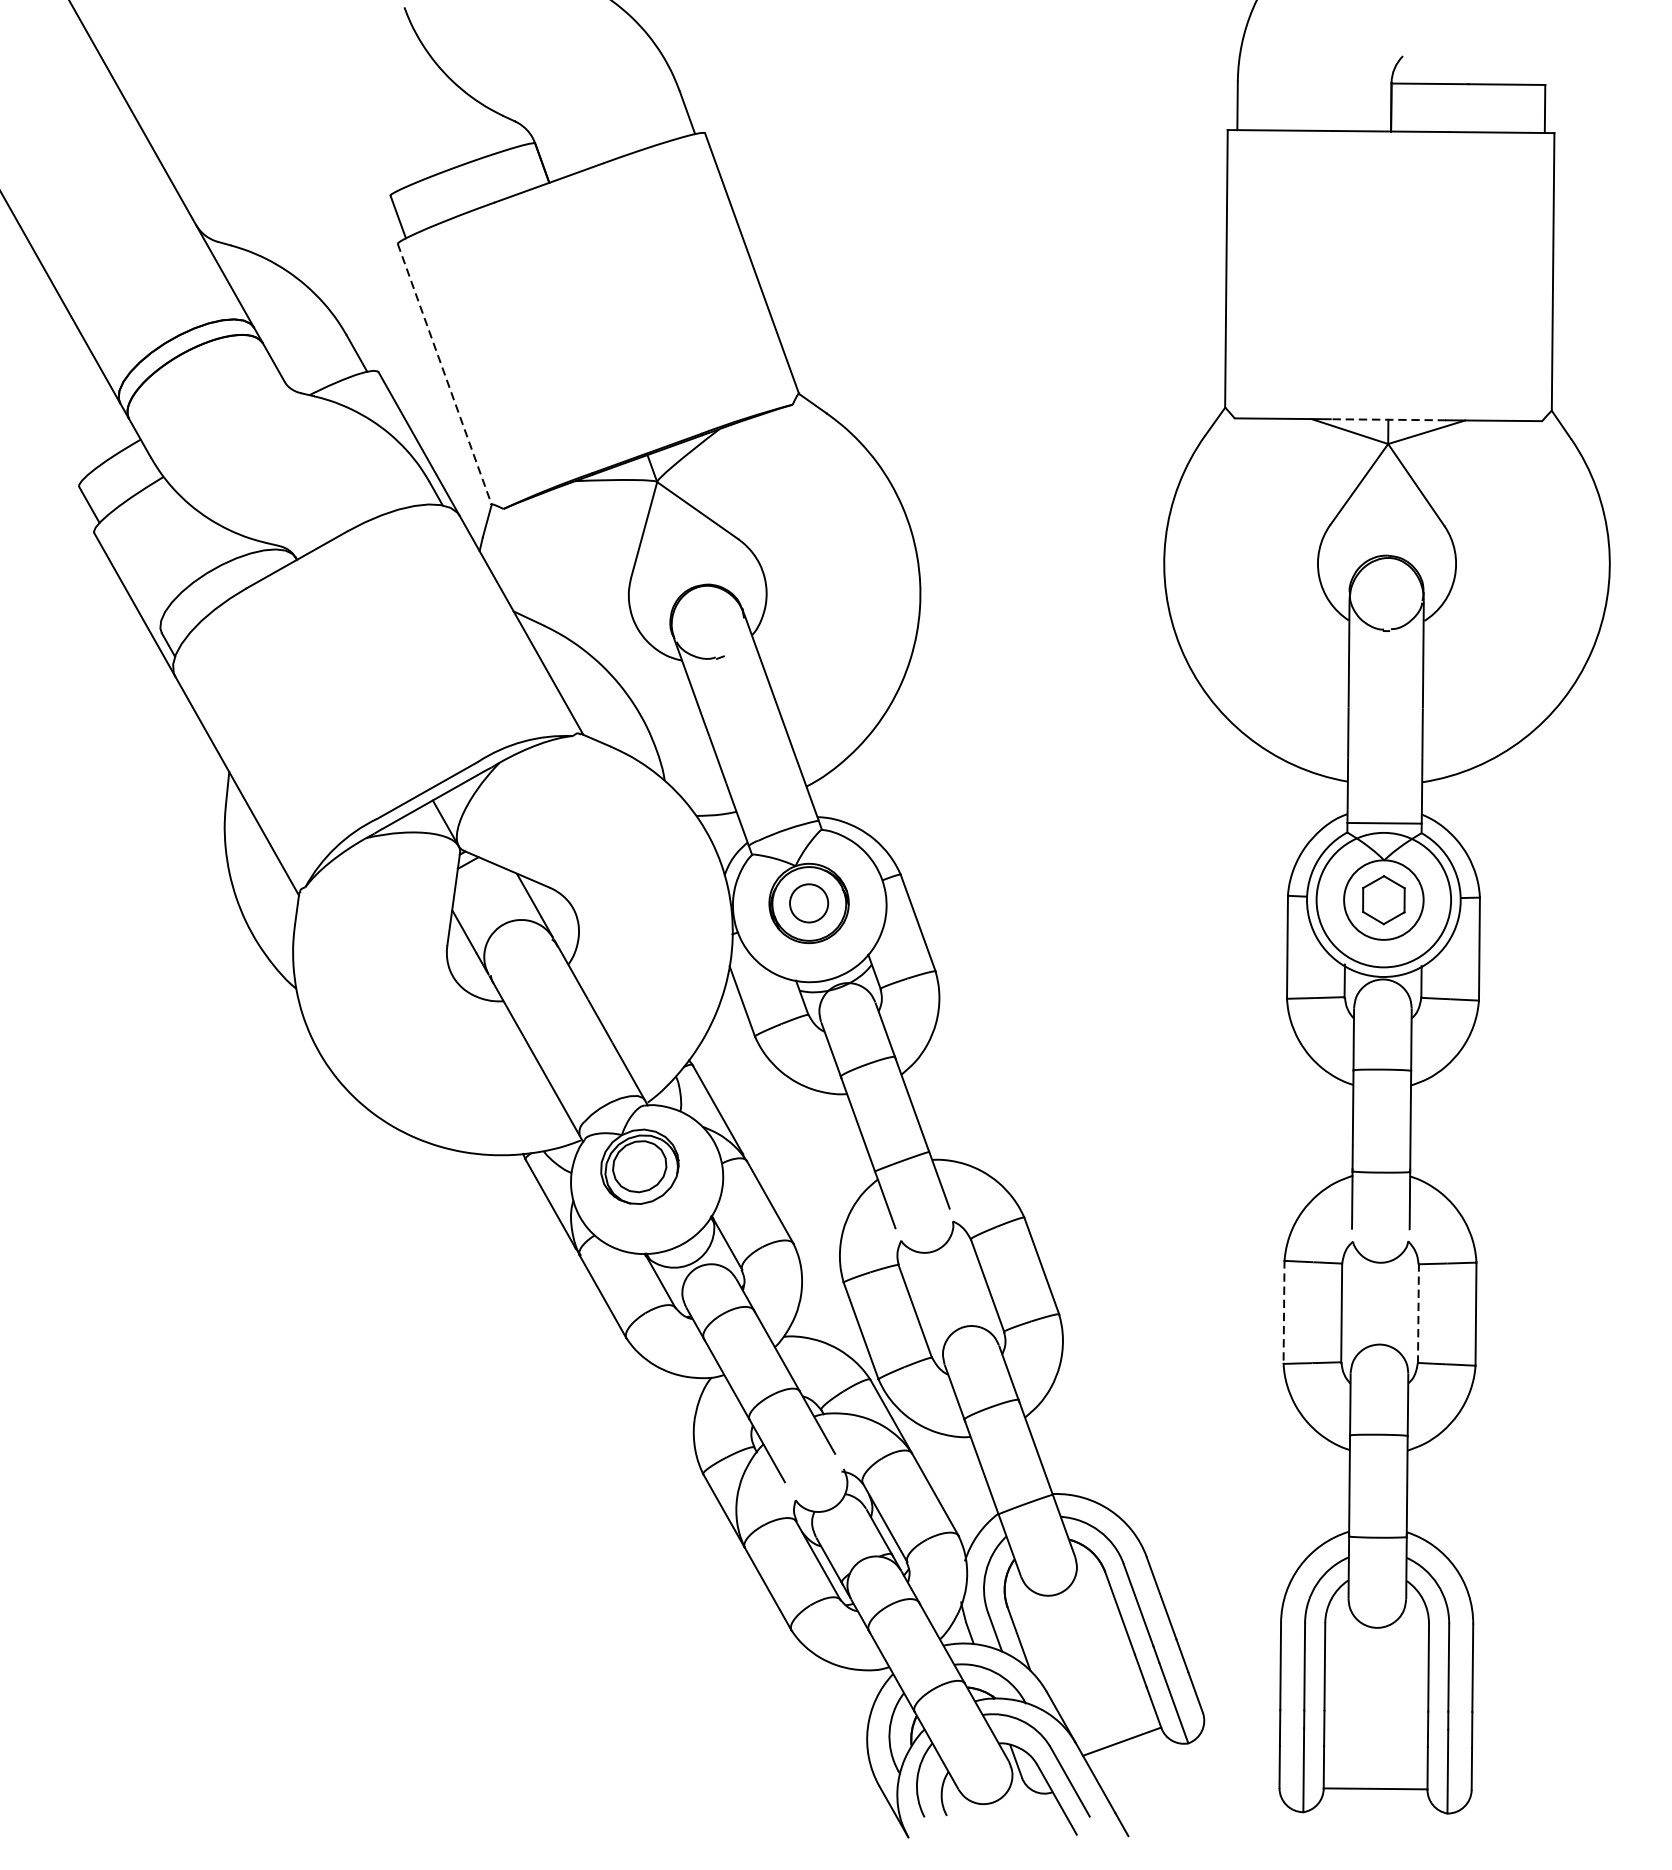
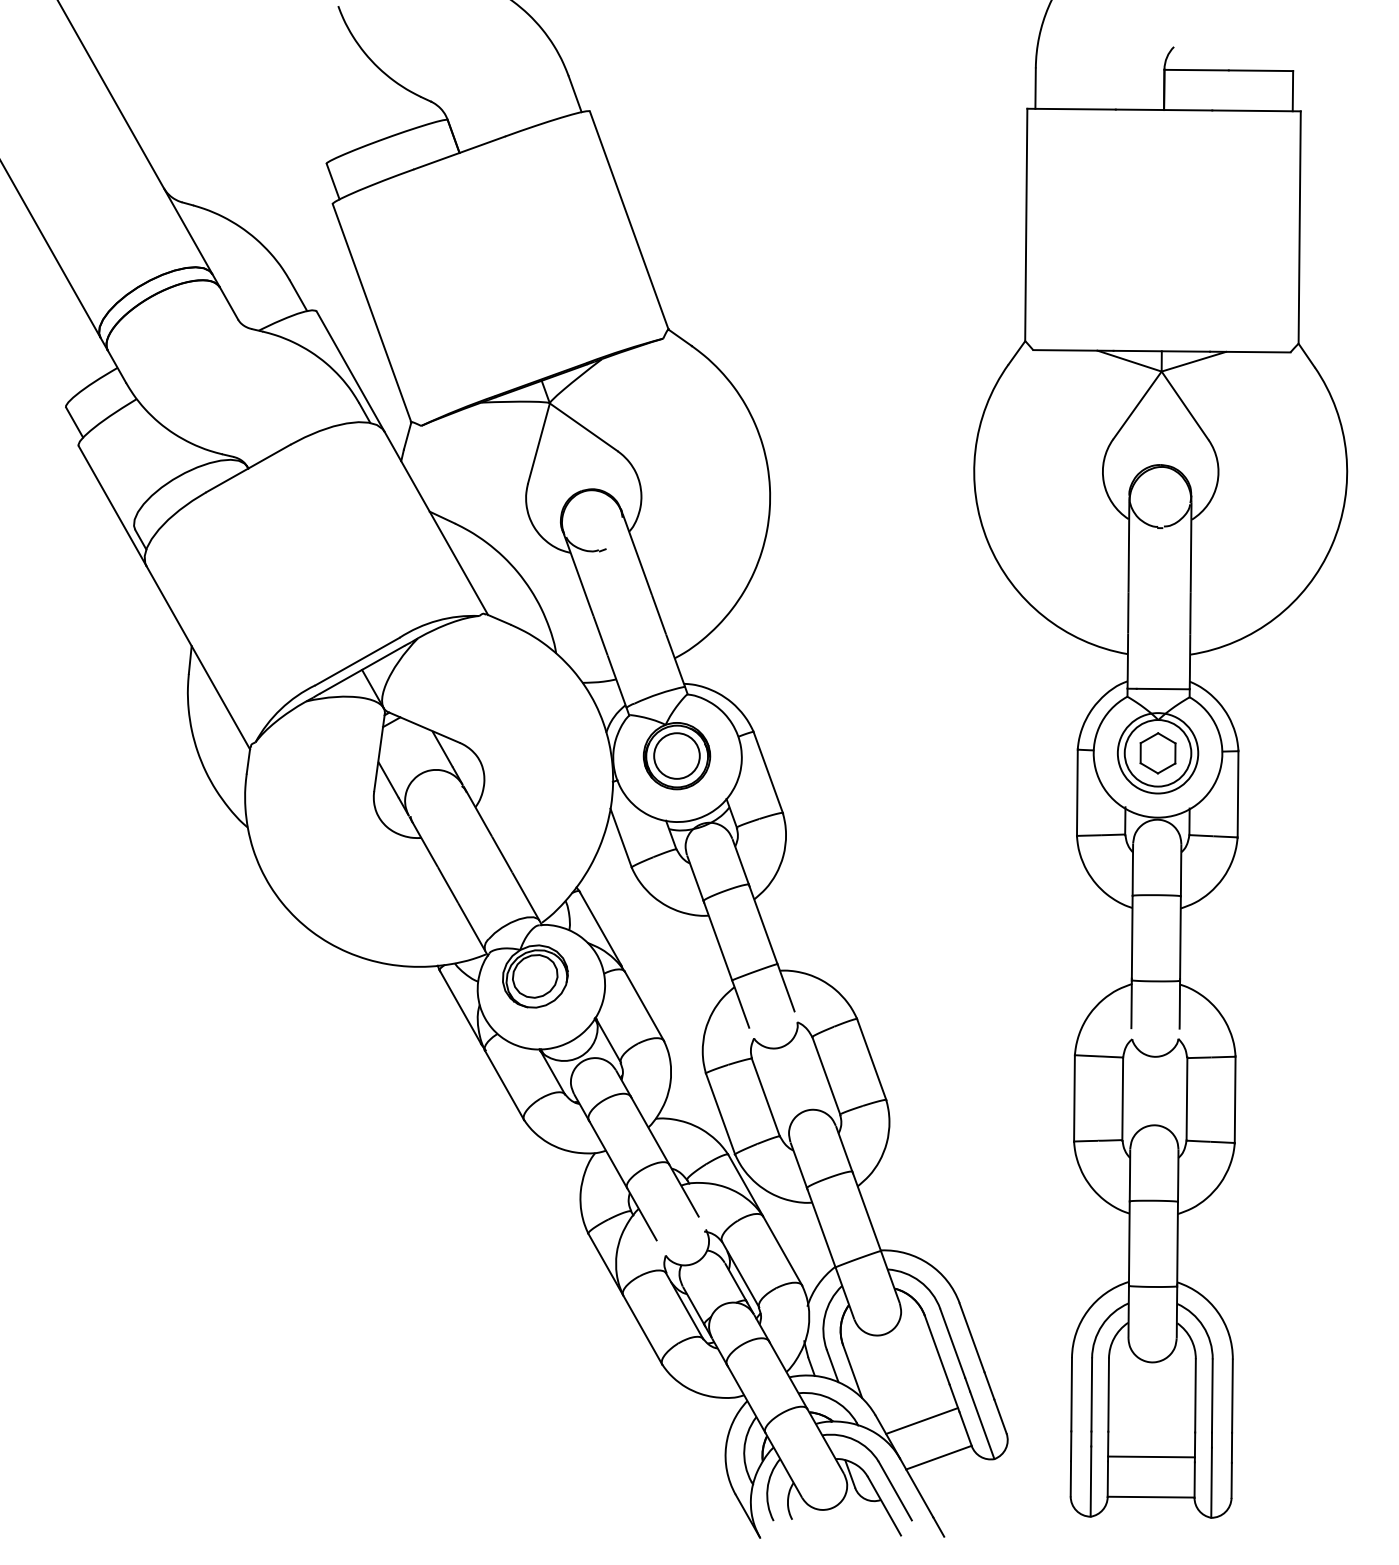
line: (445, 374) -> (372, 313), dashed -> solid
line: (1387, 420) -> (1161, 351), dashed -> solid
circle: (1383, 900) -> (1157, 753), size x0.71
circle: (808, 902) -> (676, 755), size x1.43
line: (1284, 1312) -> (1074, 1098), dashed -> solid
line: (1417, 1312) -> (1186, 1098), dashed -> solid
line: (1102, 1697) -> (922, 1420), added
line: (1376, 1740) -> (1151, 1456), added

